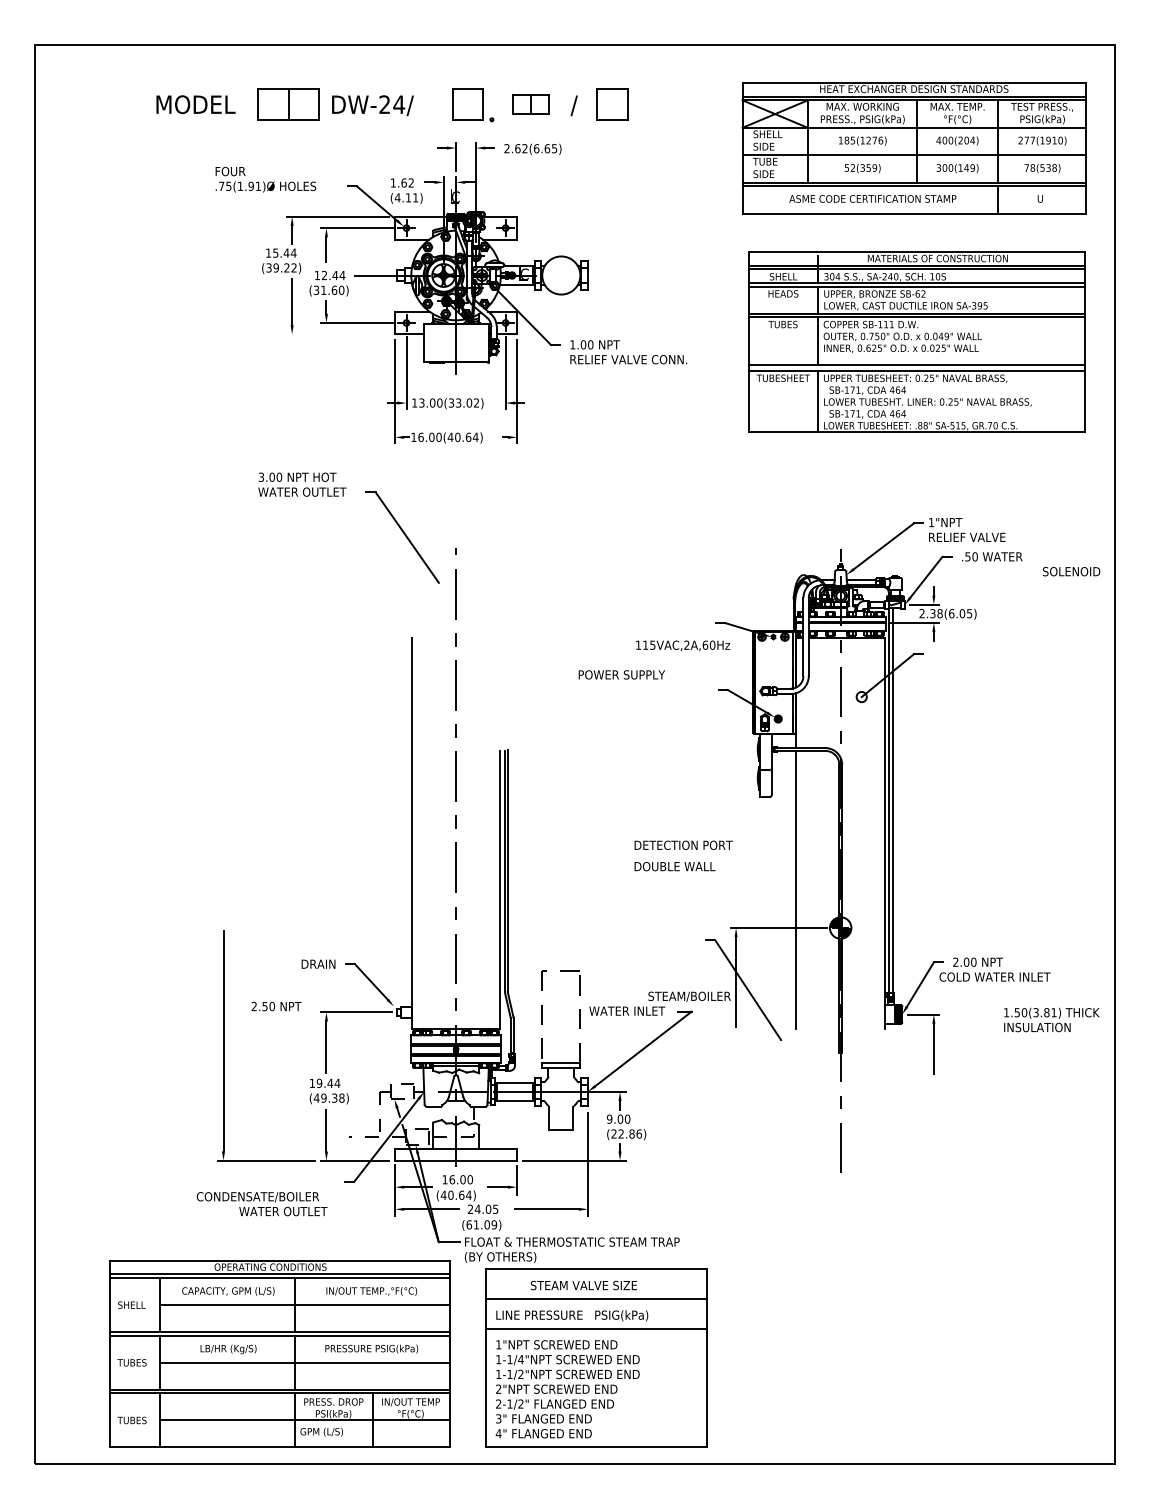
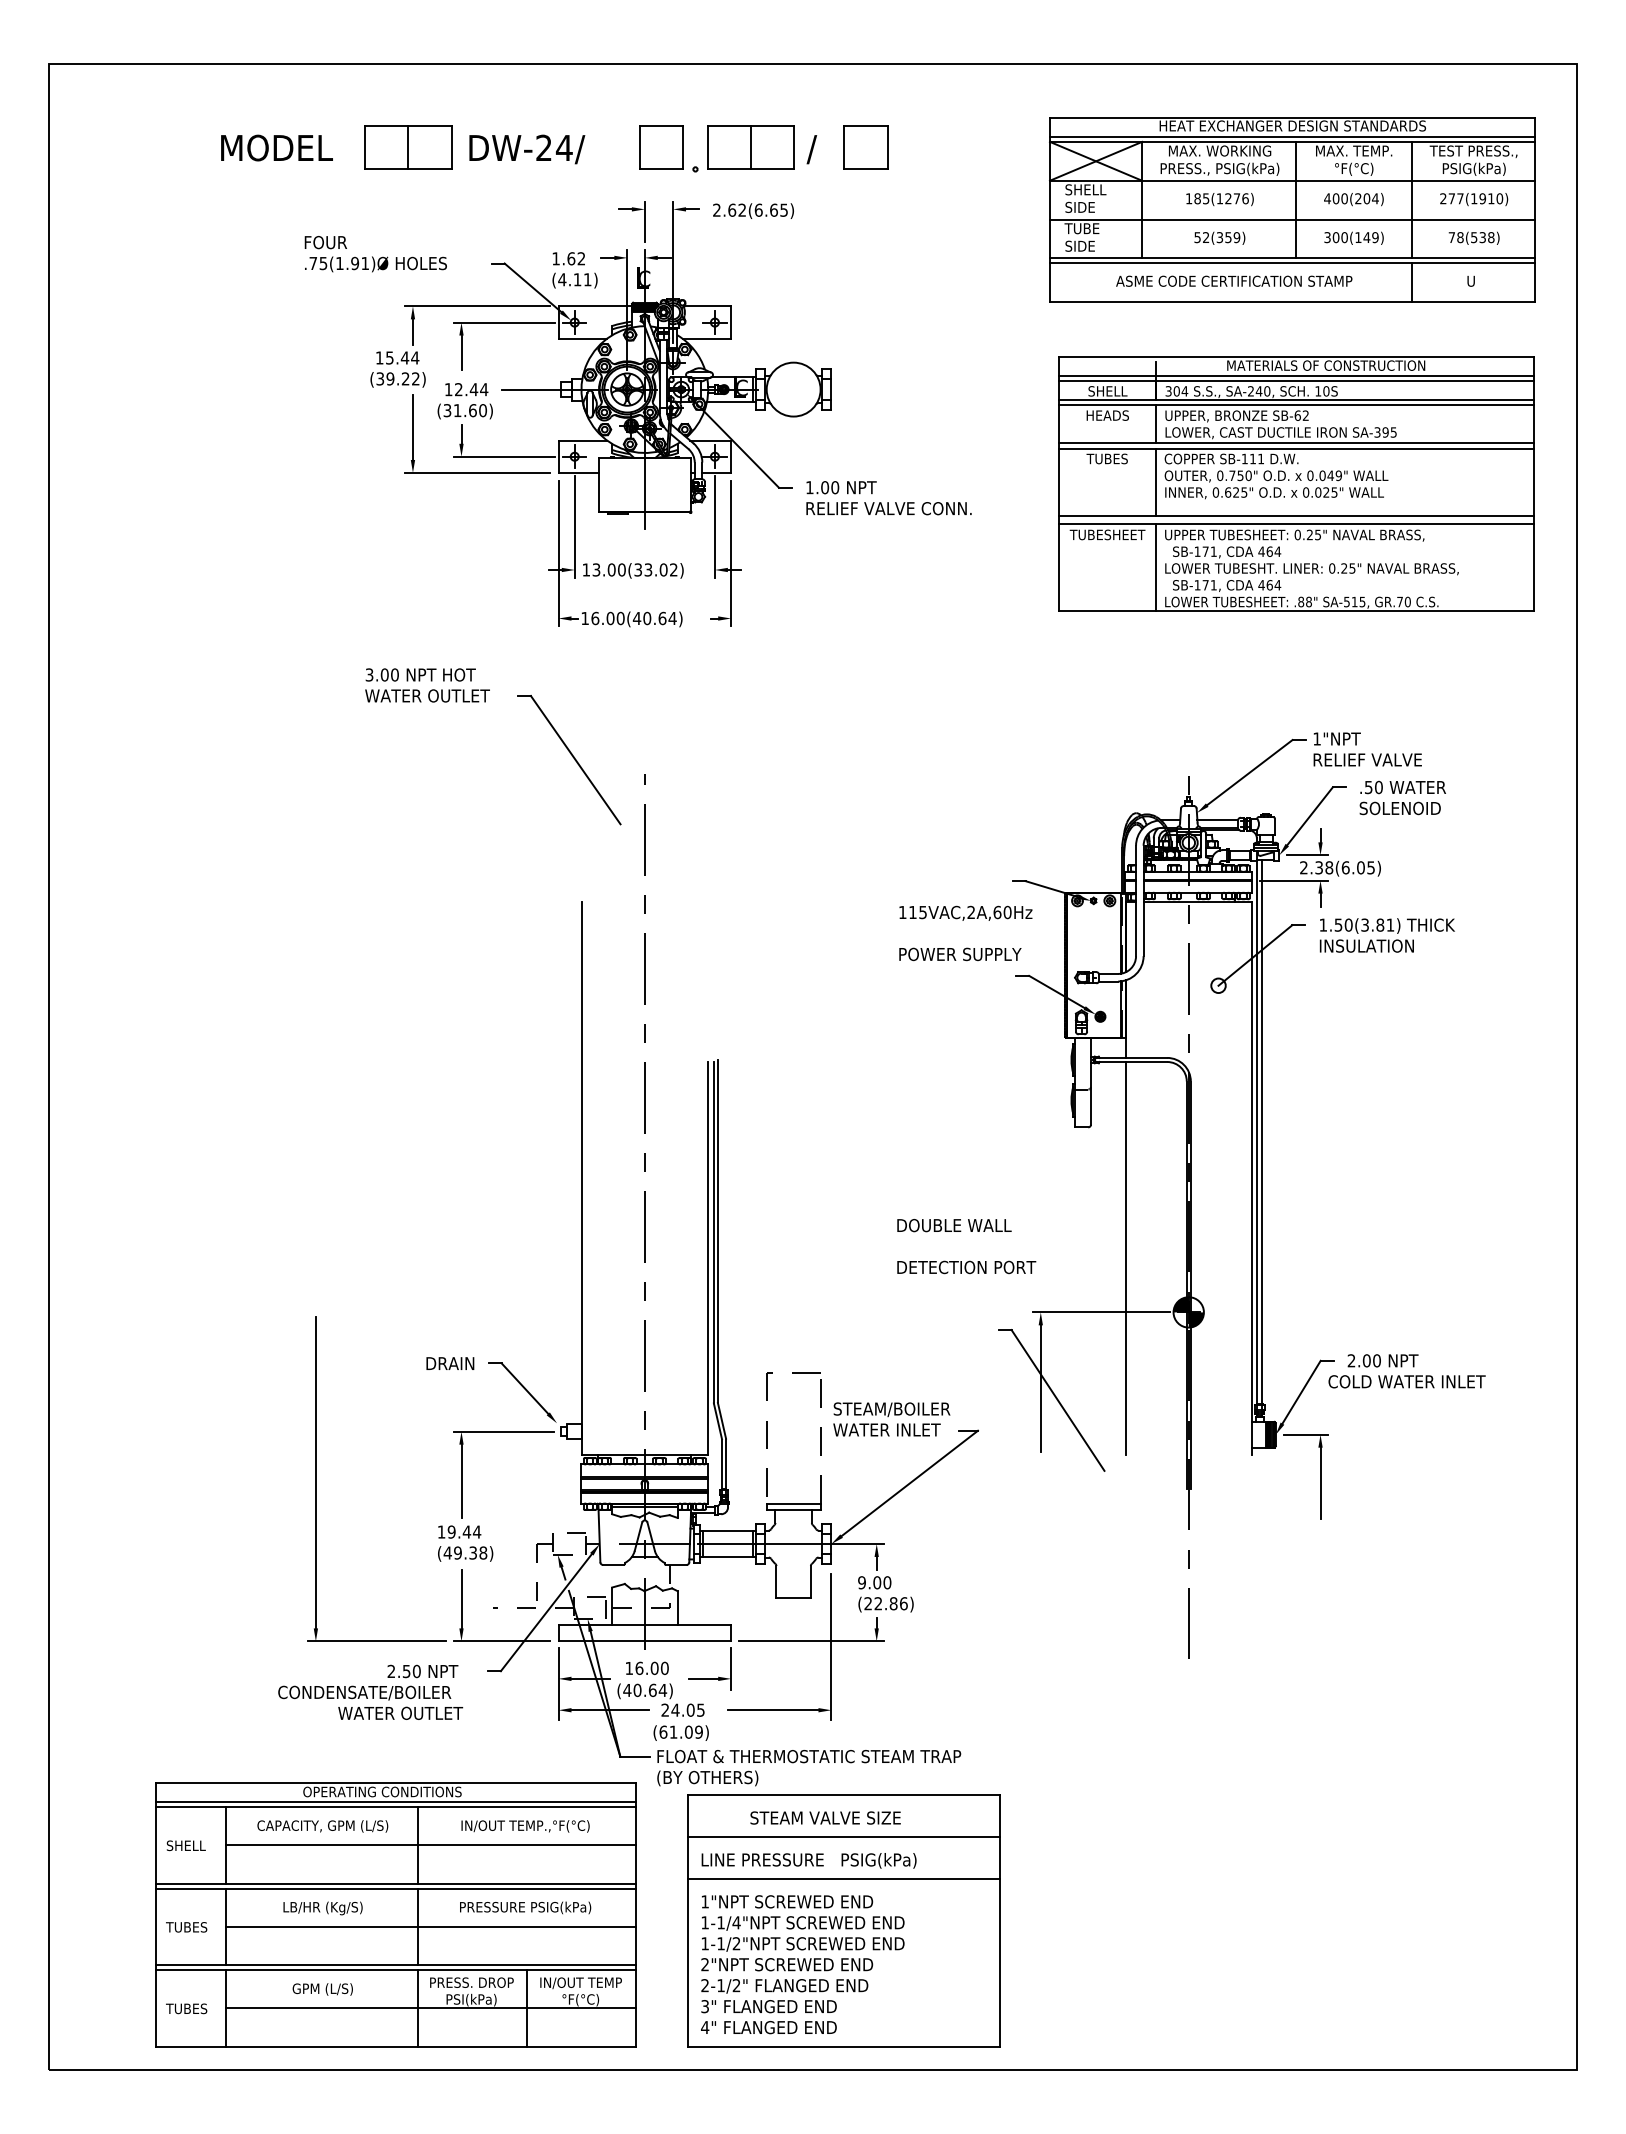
part: (530, 104) -> (750, 147), size x1.67
line: (337, 334) -> (477, 472), added
text: (1071, 571) -> (1399, 808), moved
text: (622, 674) -> (960, 954), moved
text: (683, 845) -> (966, 1267), moved
text: (689, 996) -> (891, 1409), moved
text: (276, 1006) -> (422, 1671), moved
text: (1051, 1020) -> (1386, 935), moved
text: (321, 1432) -> (322, 1989), moved

